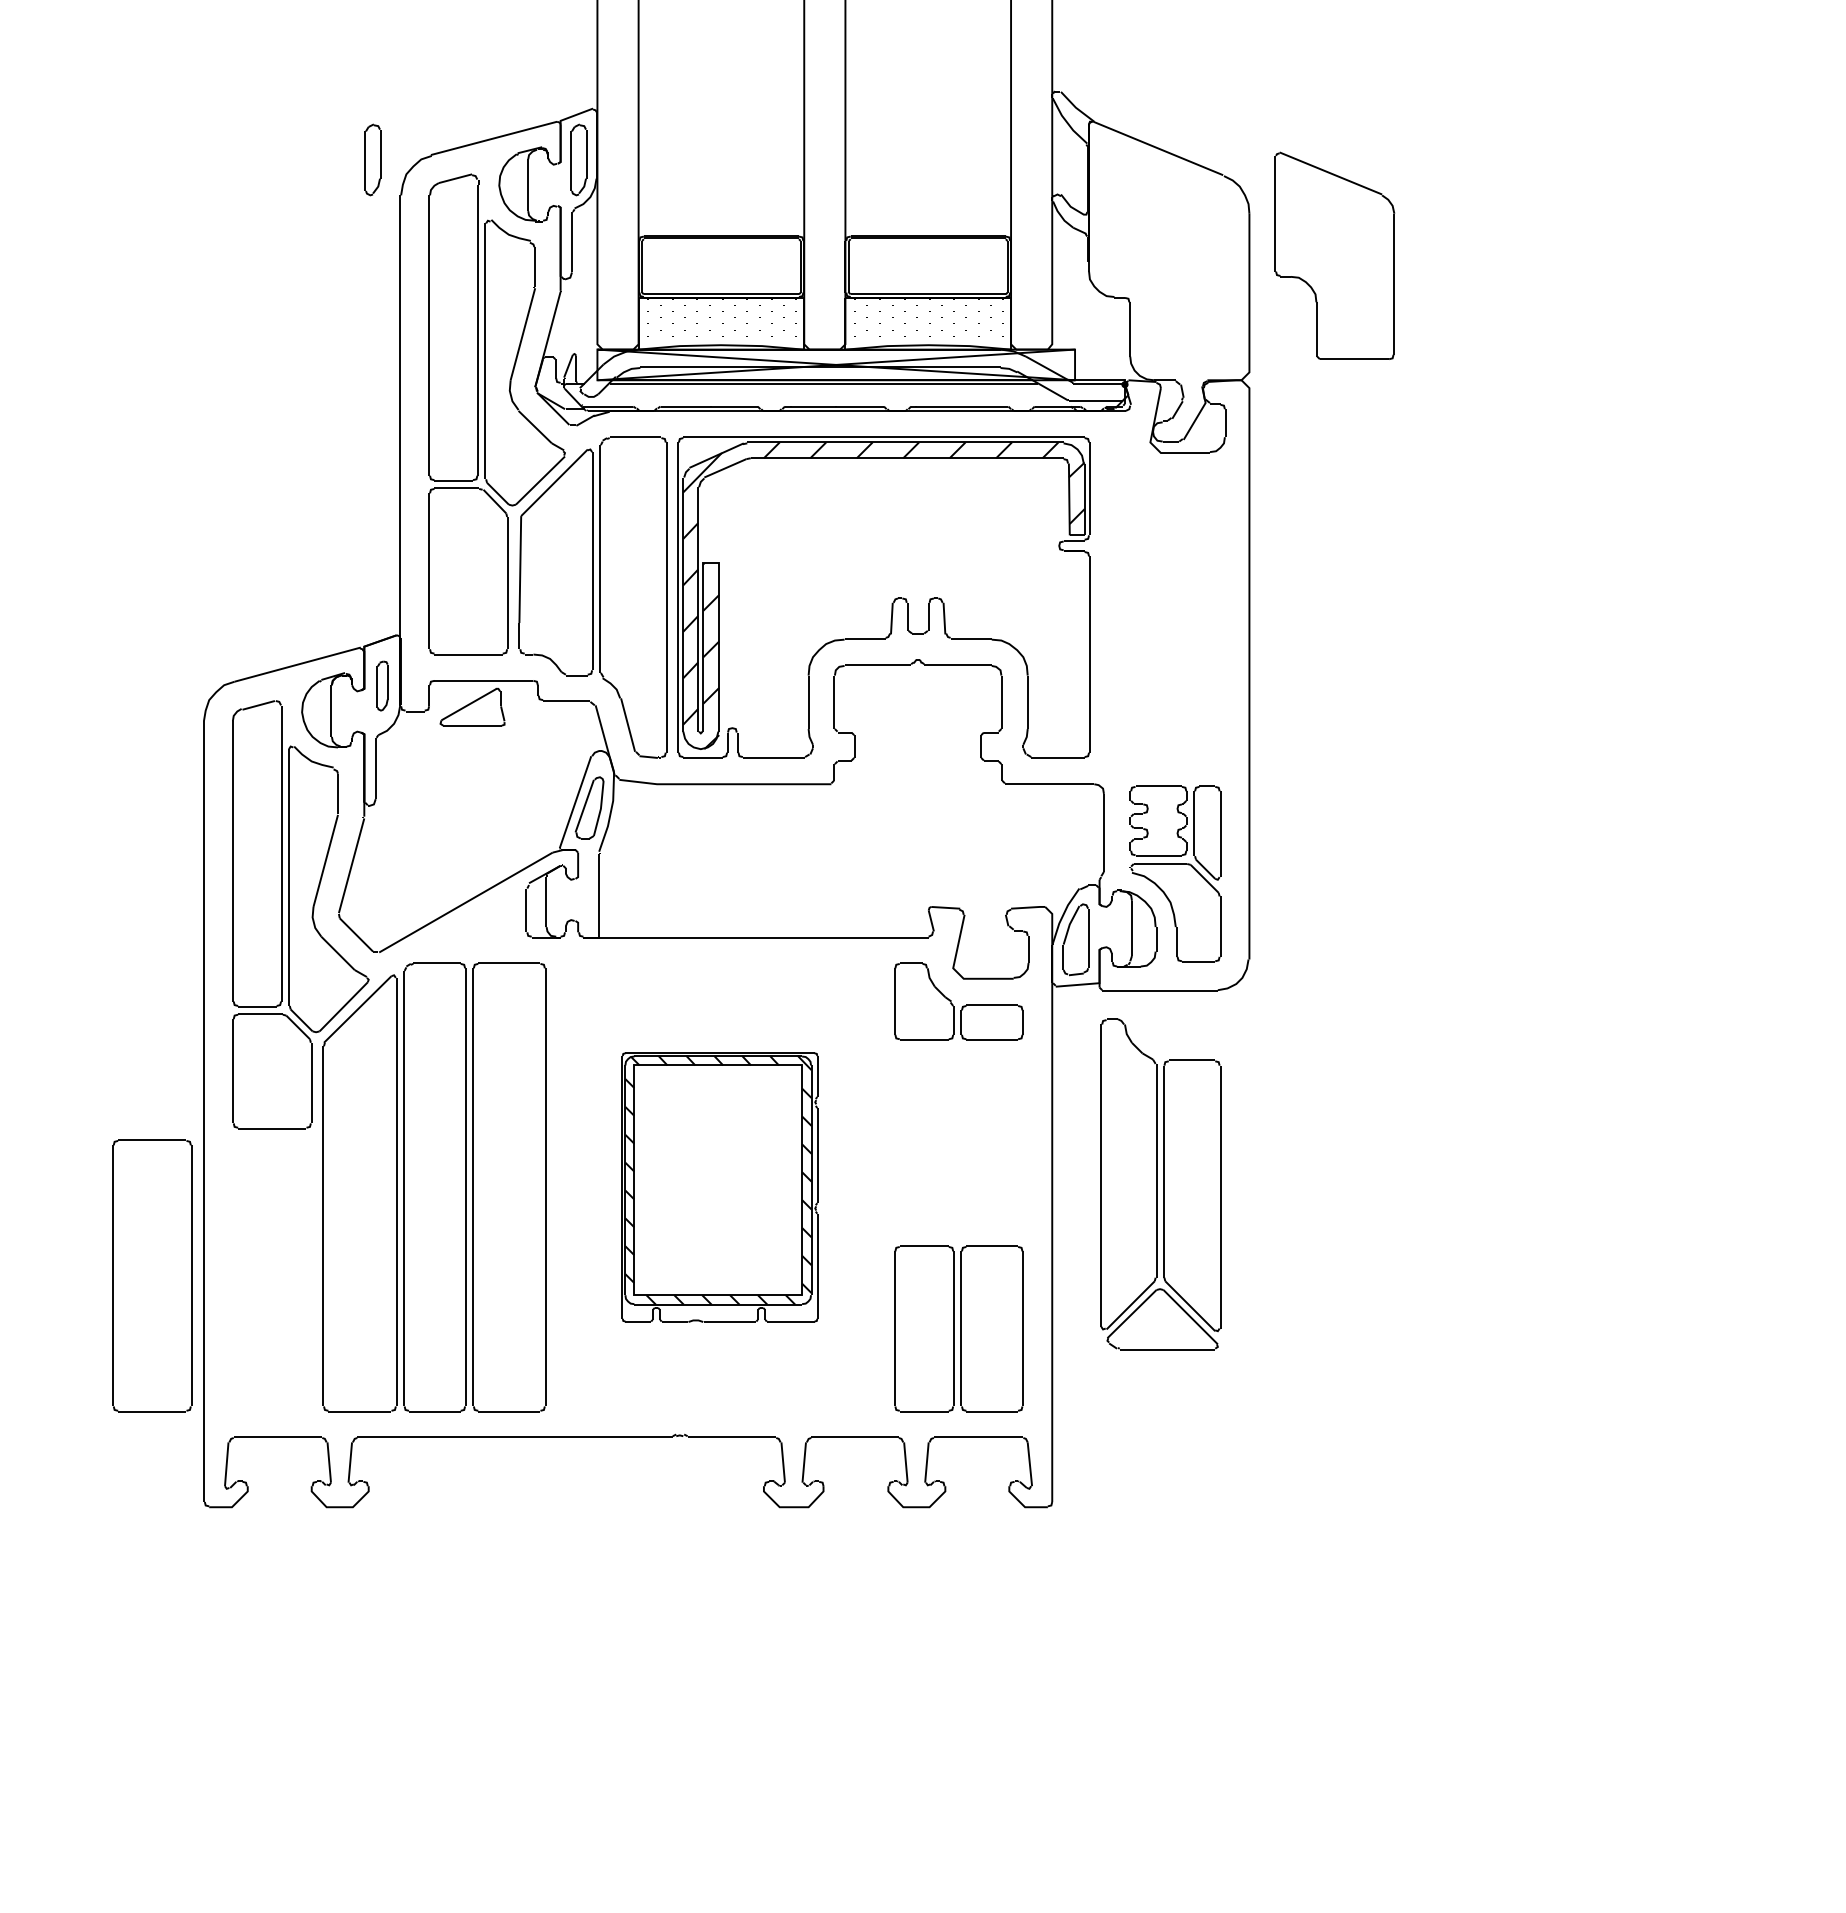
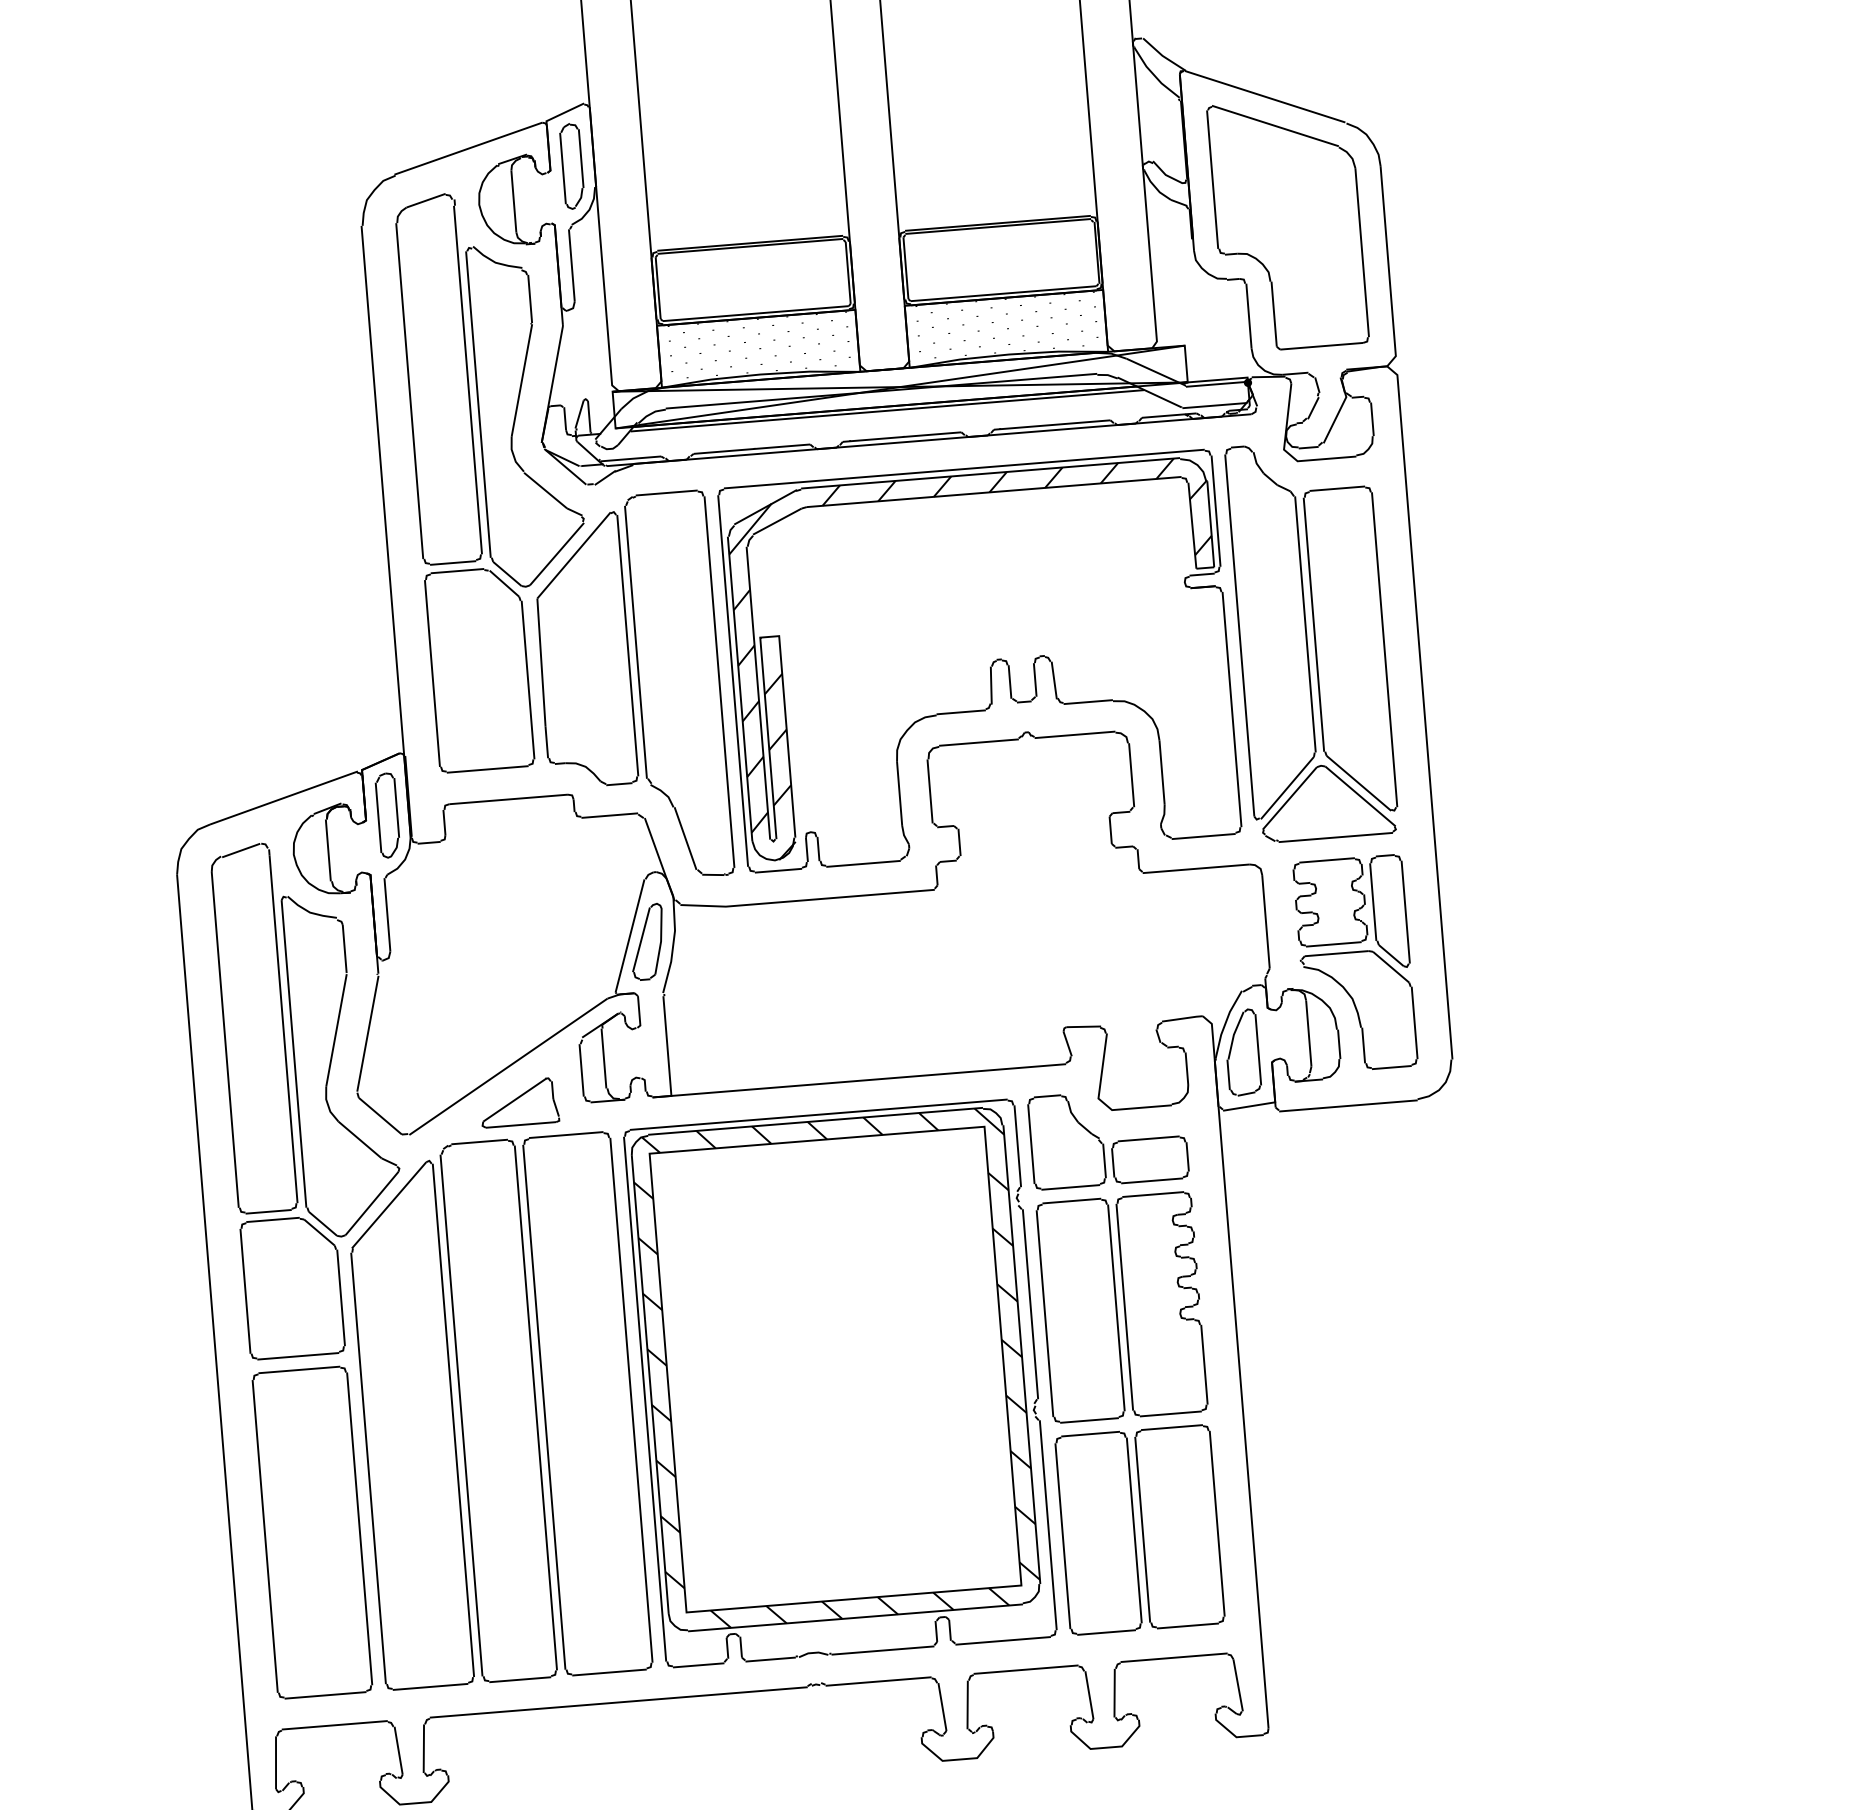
part: (372, 159) -> (324, 185), removed
part: (1334, 255) -> (1287, 223), moved
part: (382, 685) -> (387, 814), size x1.43
part: (472, 706) -> (519, 1102), moved
part: (958, 1143) -> (1121, 1307), added
part: (1160, 1184) -> (1311, 640), moved
part: (719, 1187) -> (839, 1383), size x1.67
part: (152, 1275) -> (312, 1532), moved

